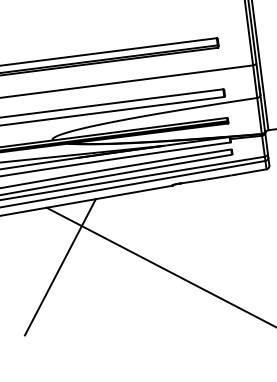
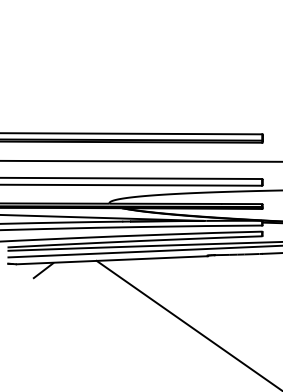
line: (60, 267) -> (101, 313), removed

